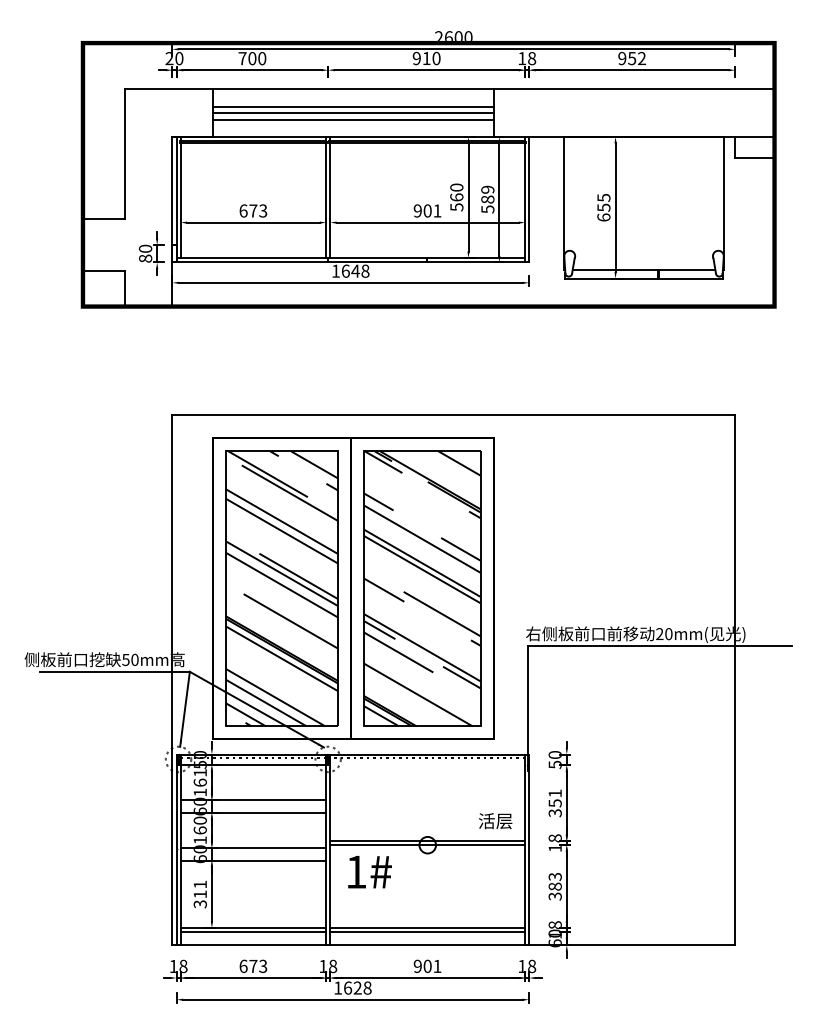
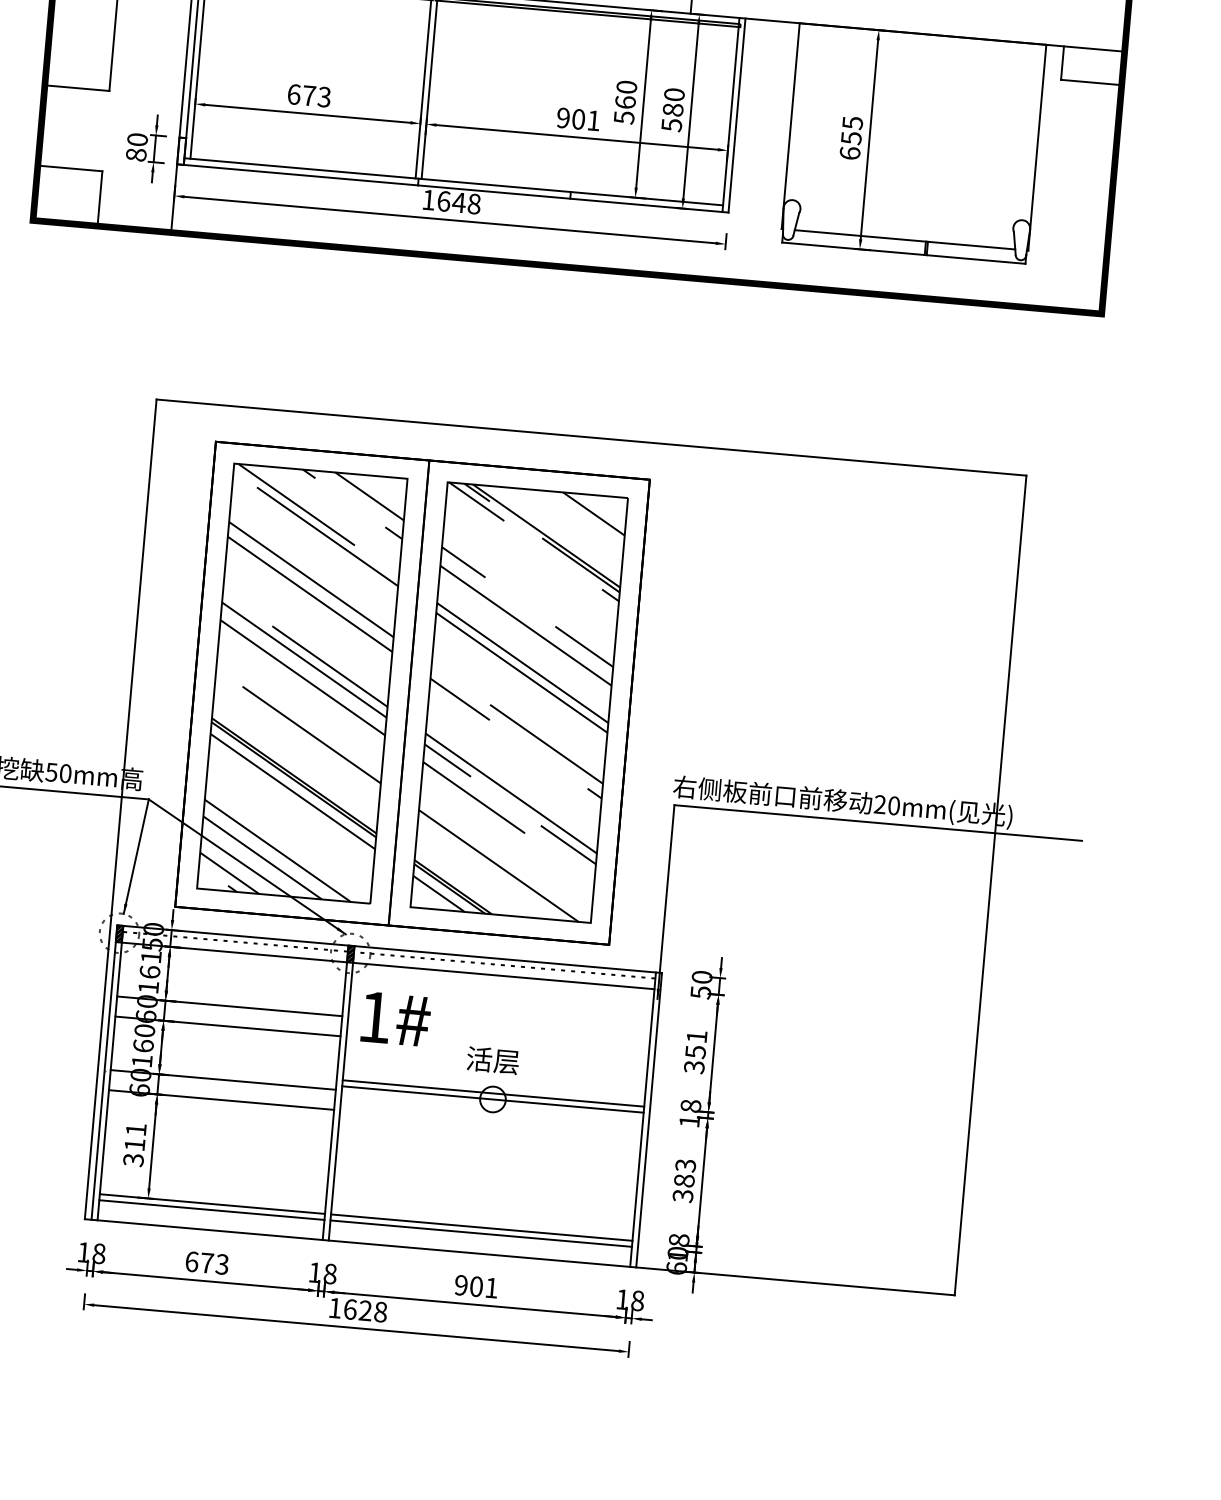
text: (487, 189) -> (673, 94), 589 -> 580
line: (427, 765) -> (503, 976), added
text: (495, 821) -> (492, 1060), moved
text: (369, 872) -> (395, 1019), moved

